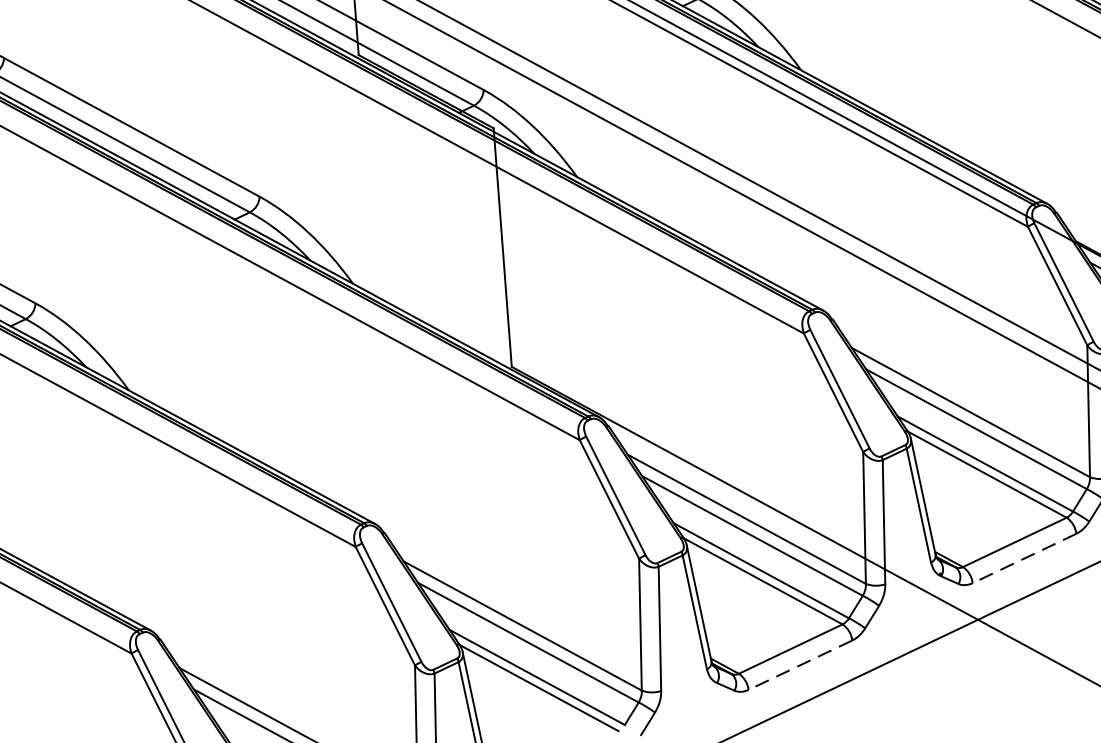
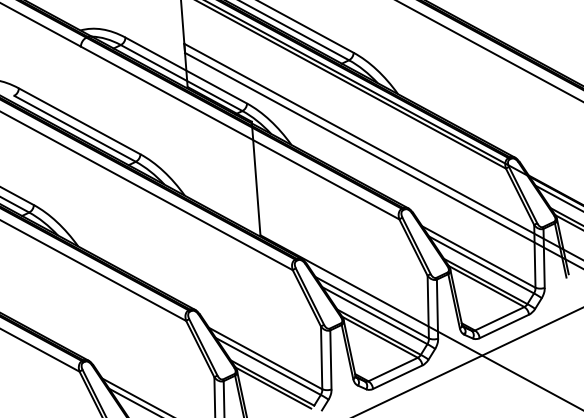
line: (1022, 558) -> (503, 326), dashed -> solid
line: (799, 665) -> (397, 377), dashed -> solid

